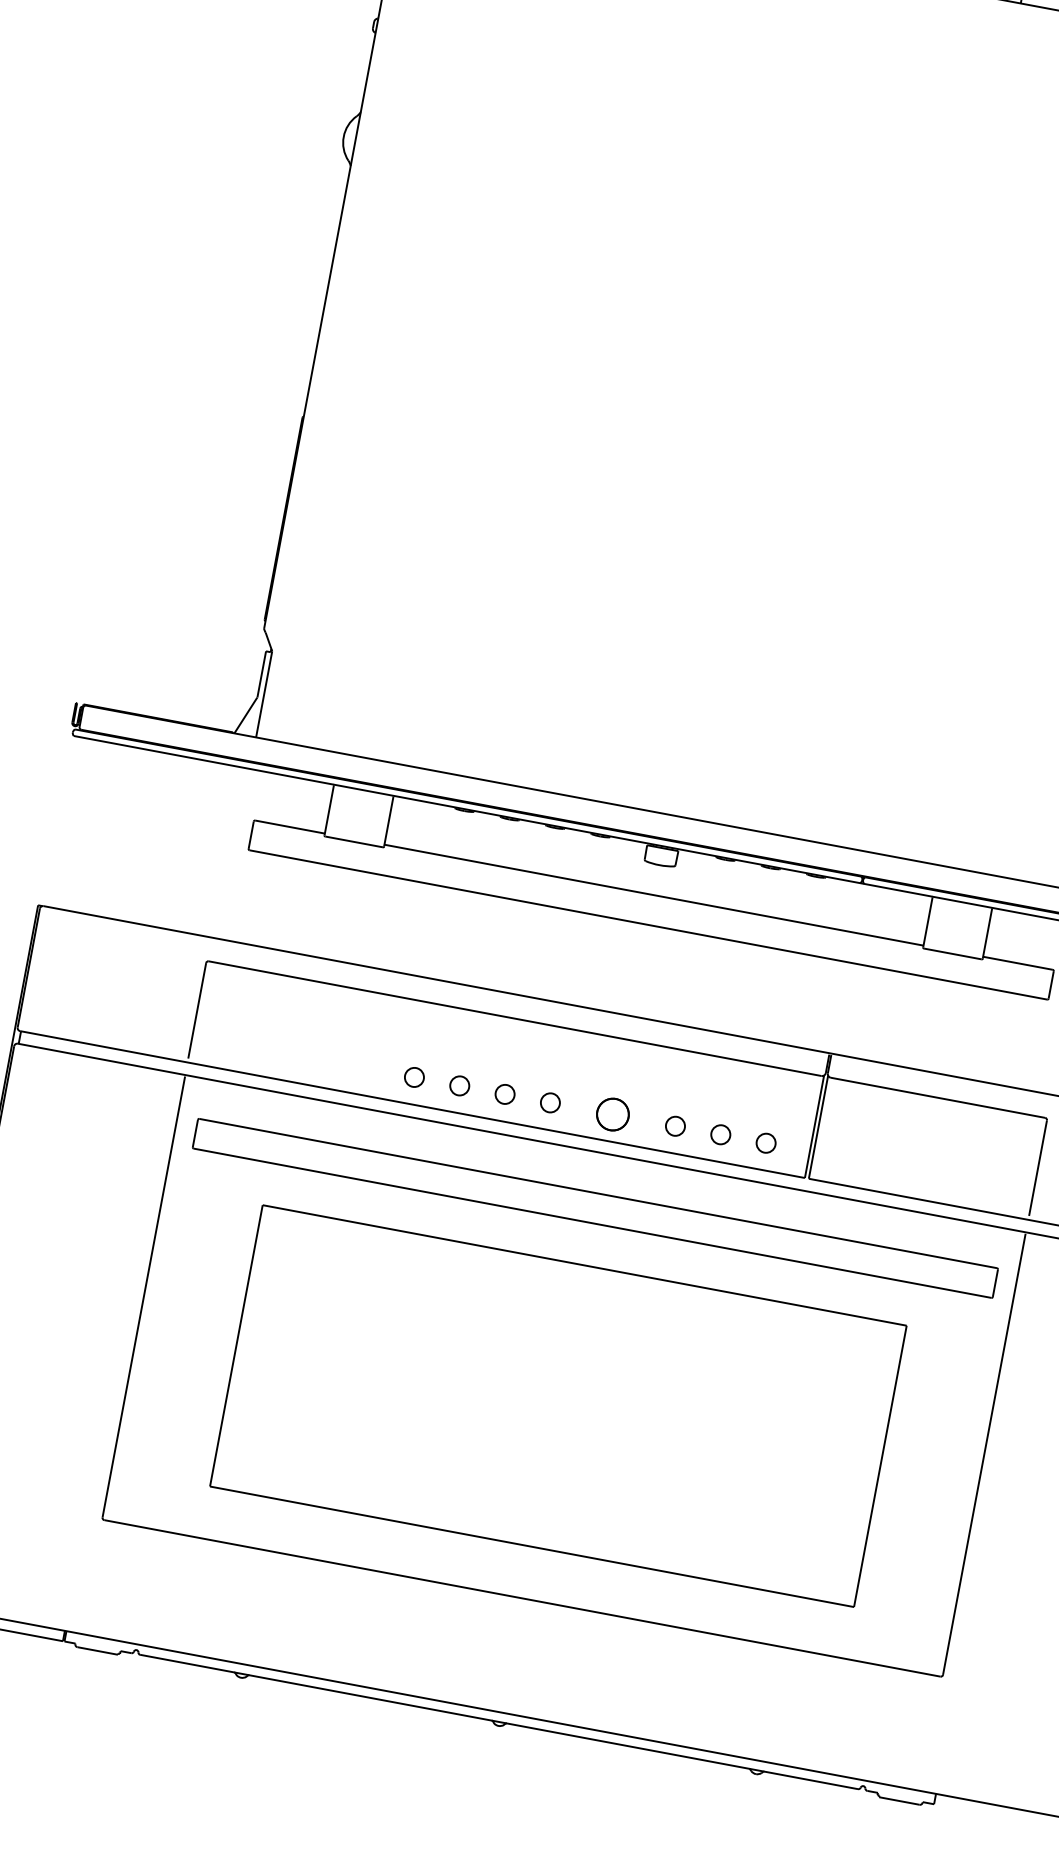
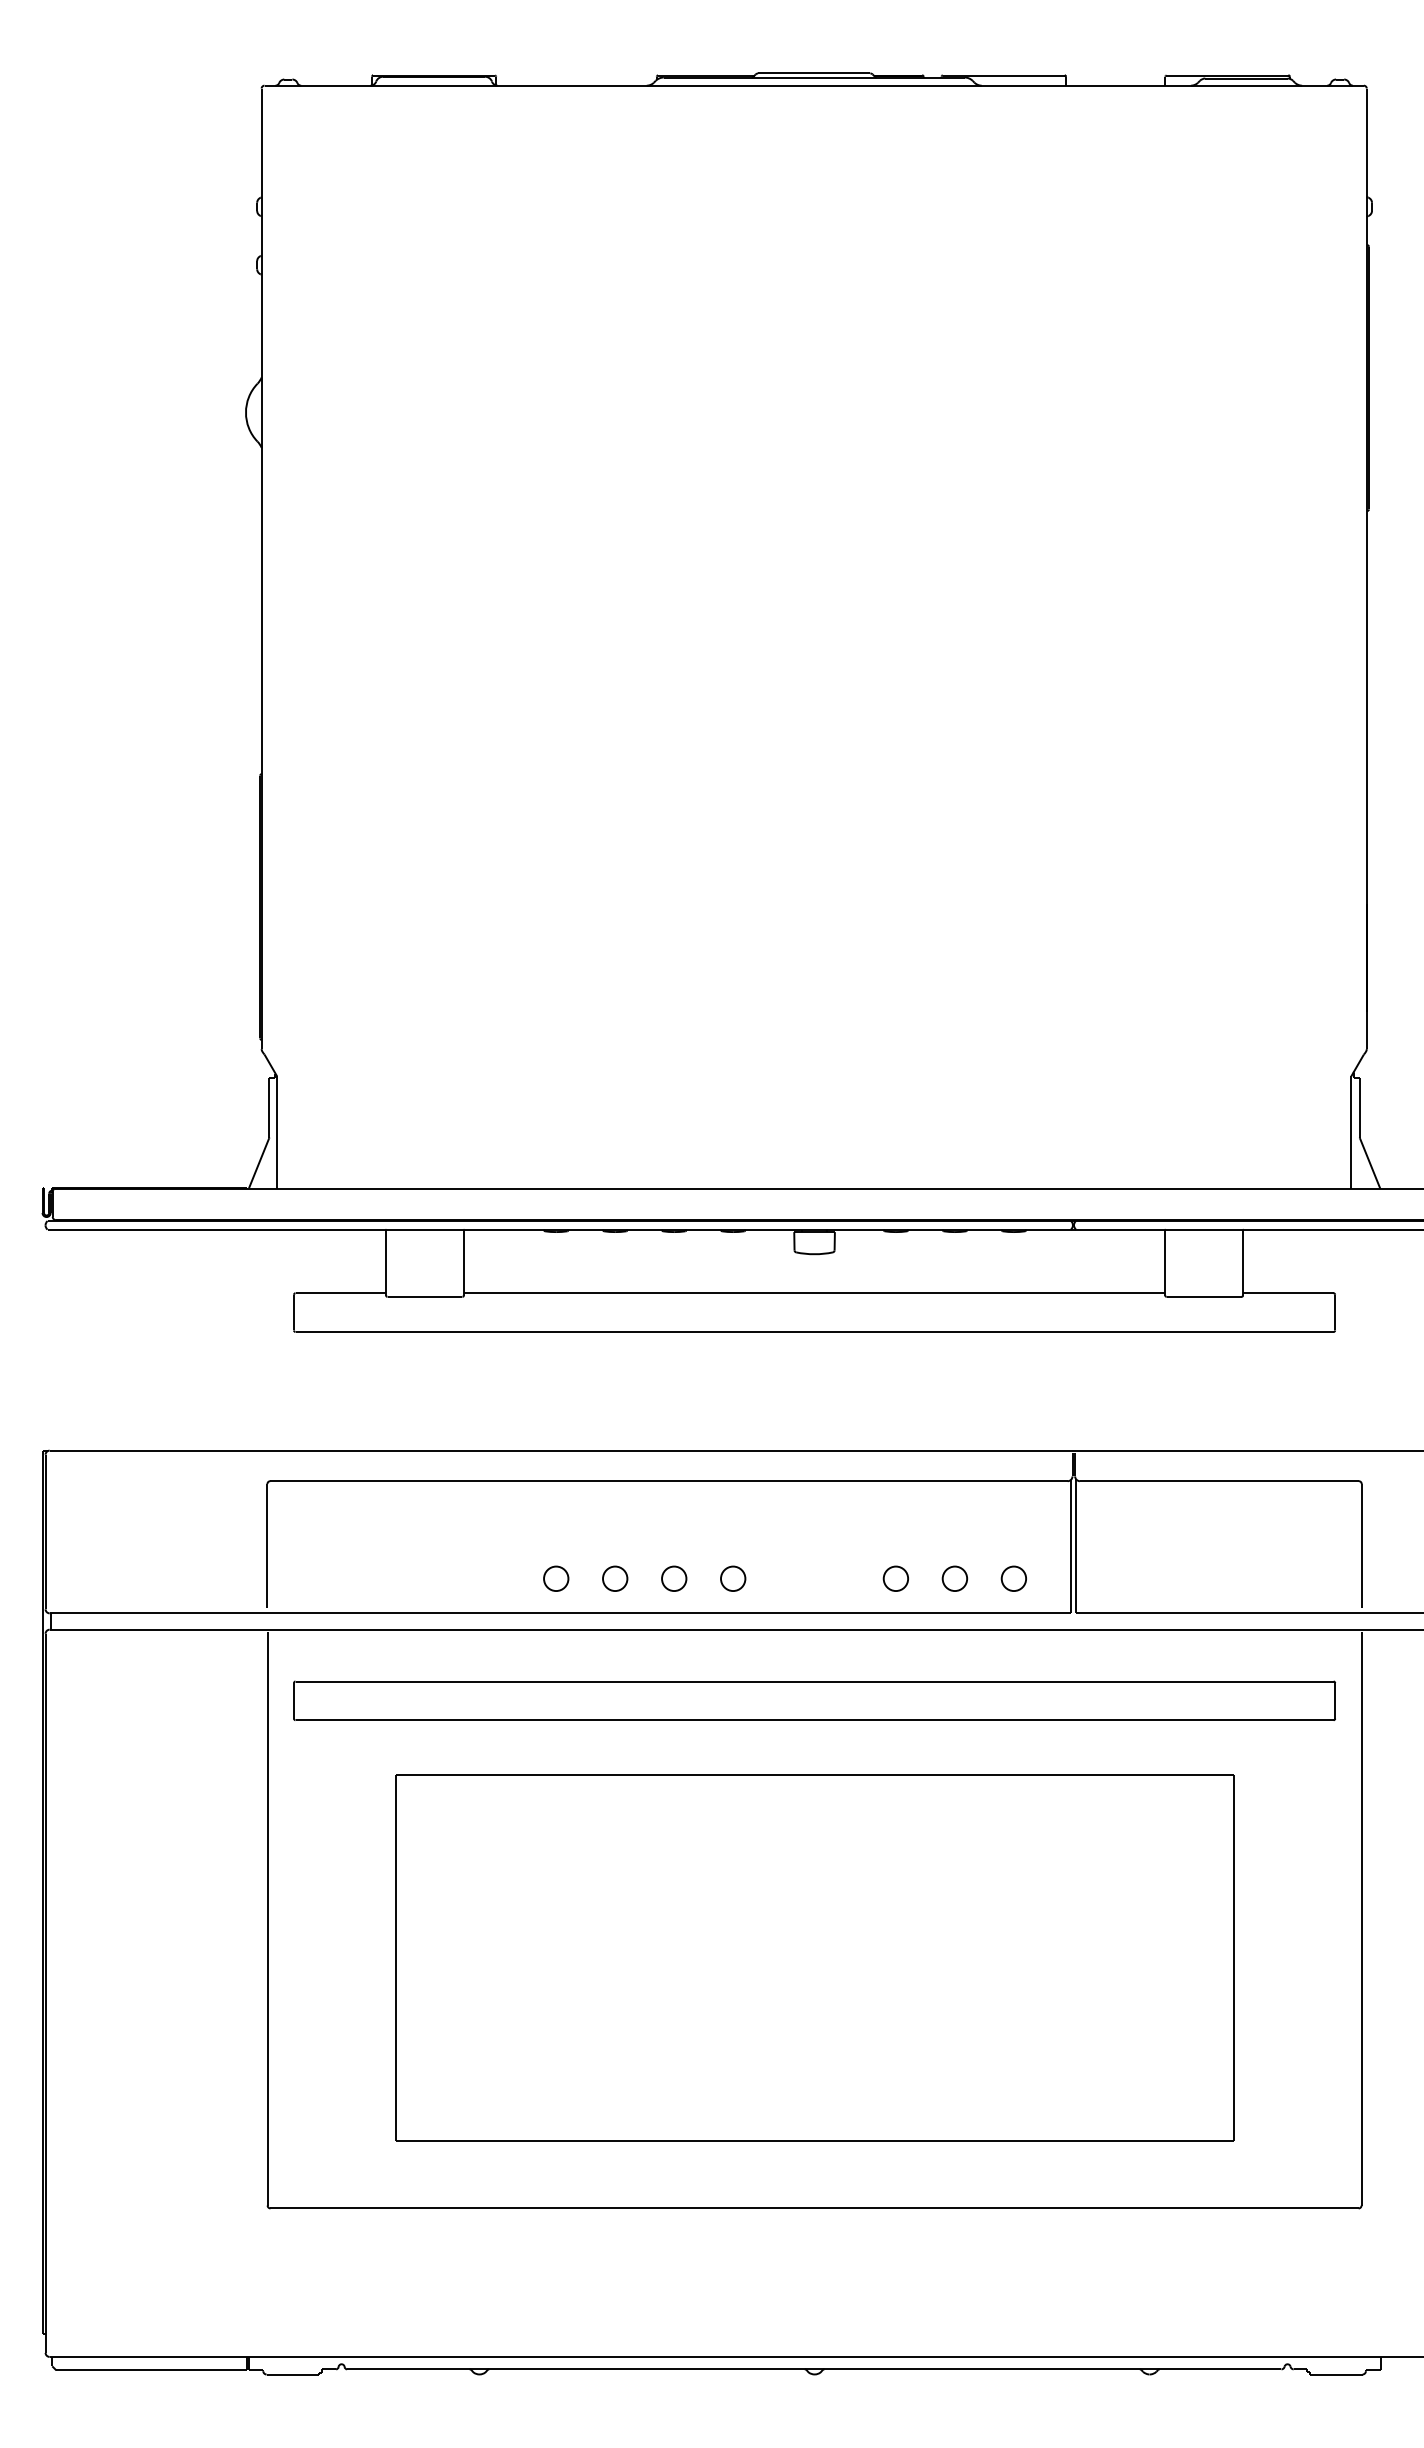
part: (612, 1114) -> (814, 1578), removed

